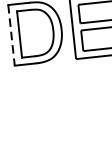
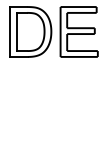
line: (11, 34) -> (10, 31), dashed -> solid

